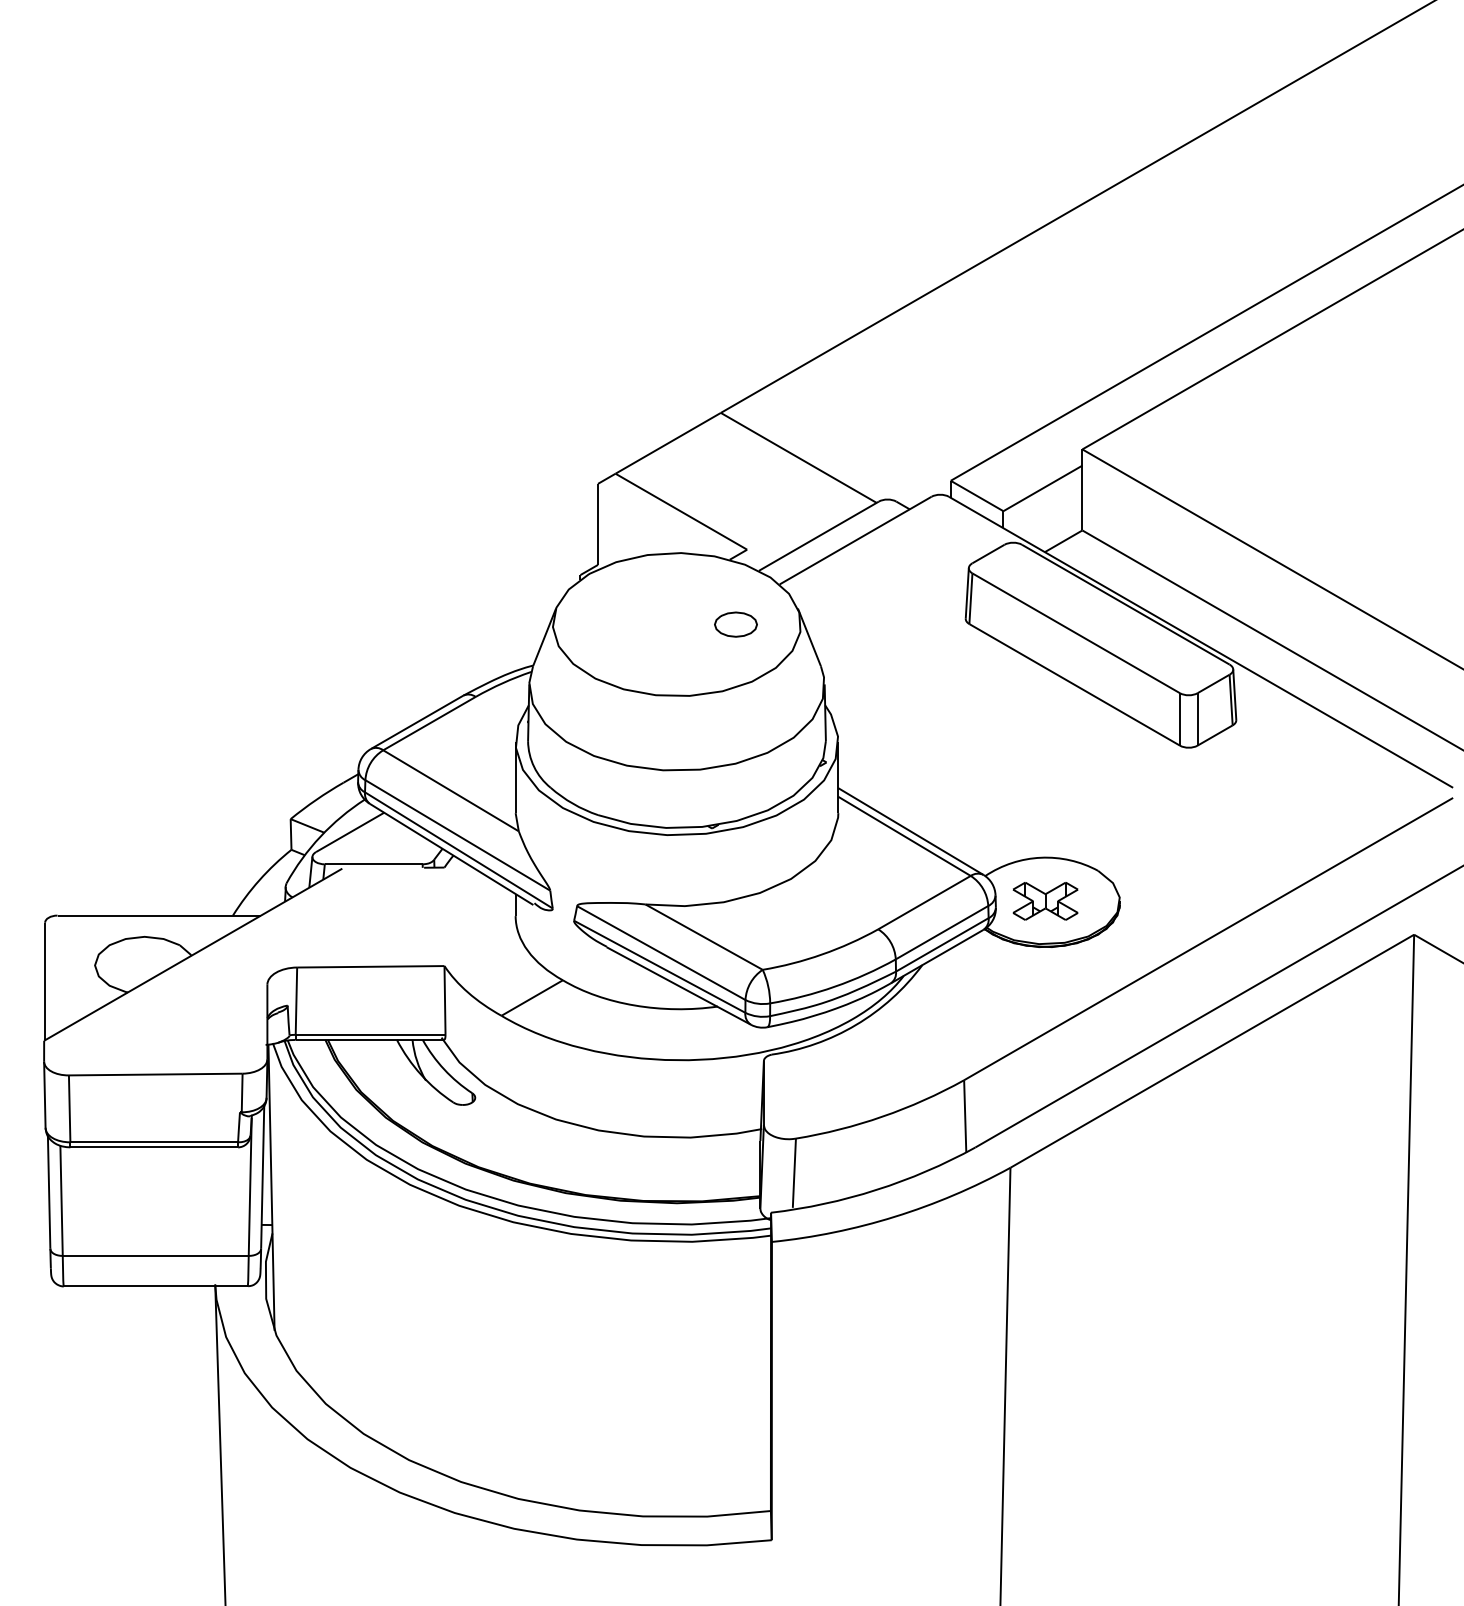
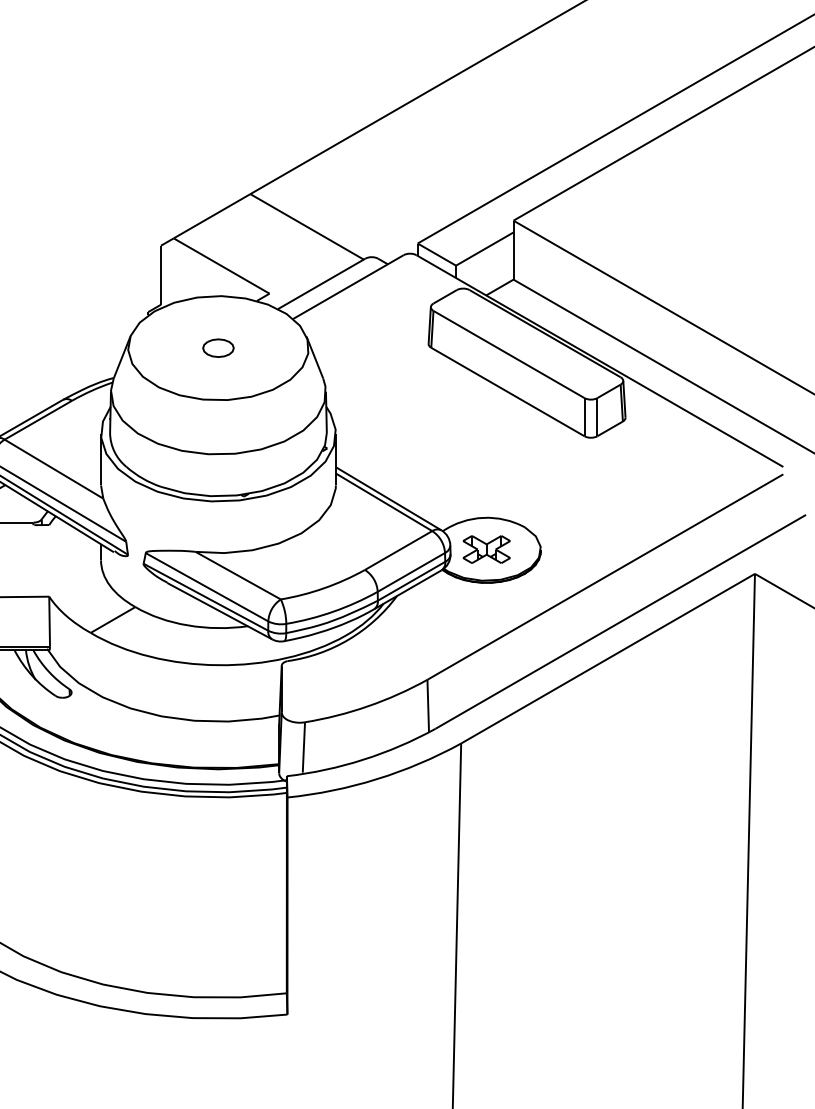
part: (735, 624) -> (218, 348), moved

